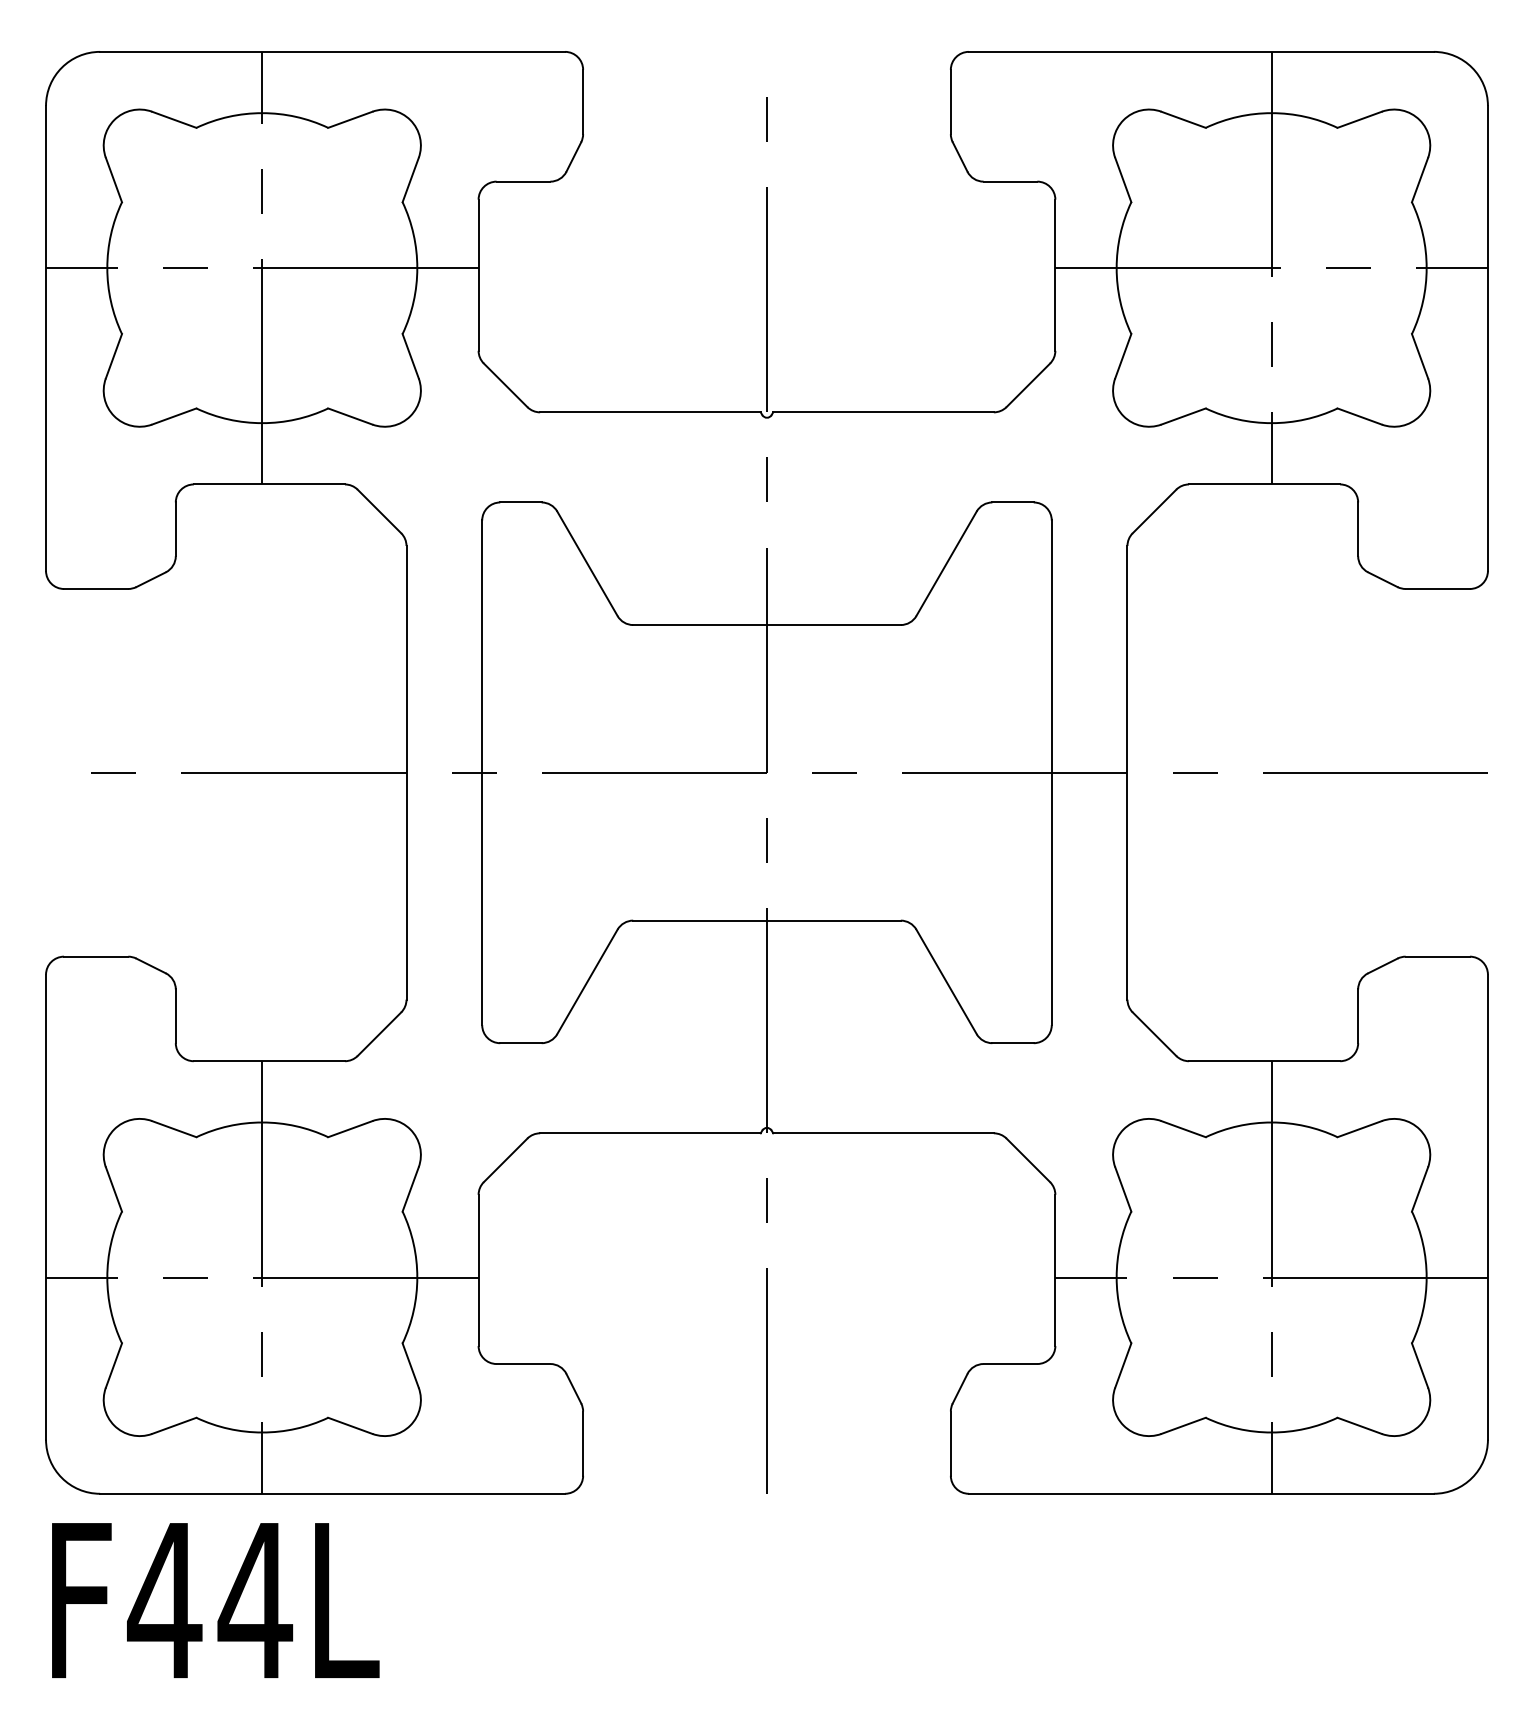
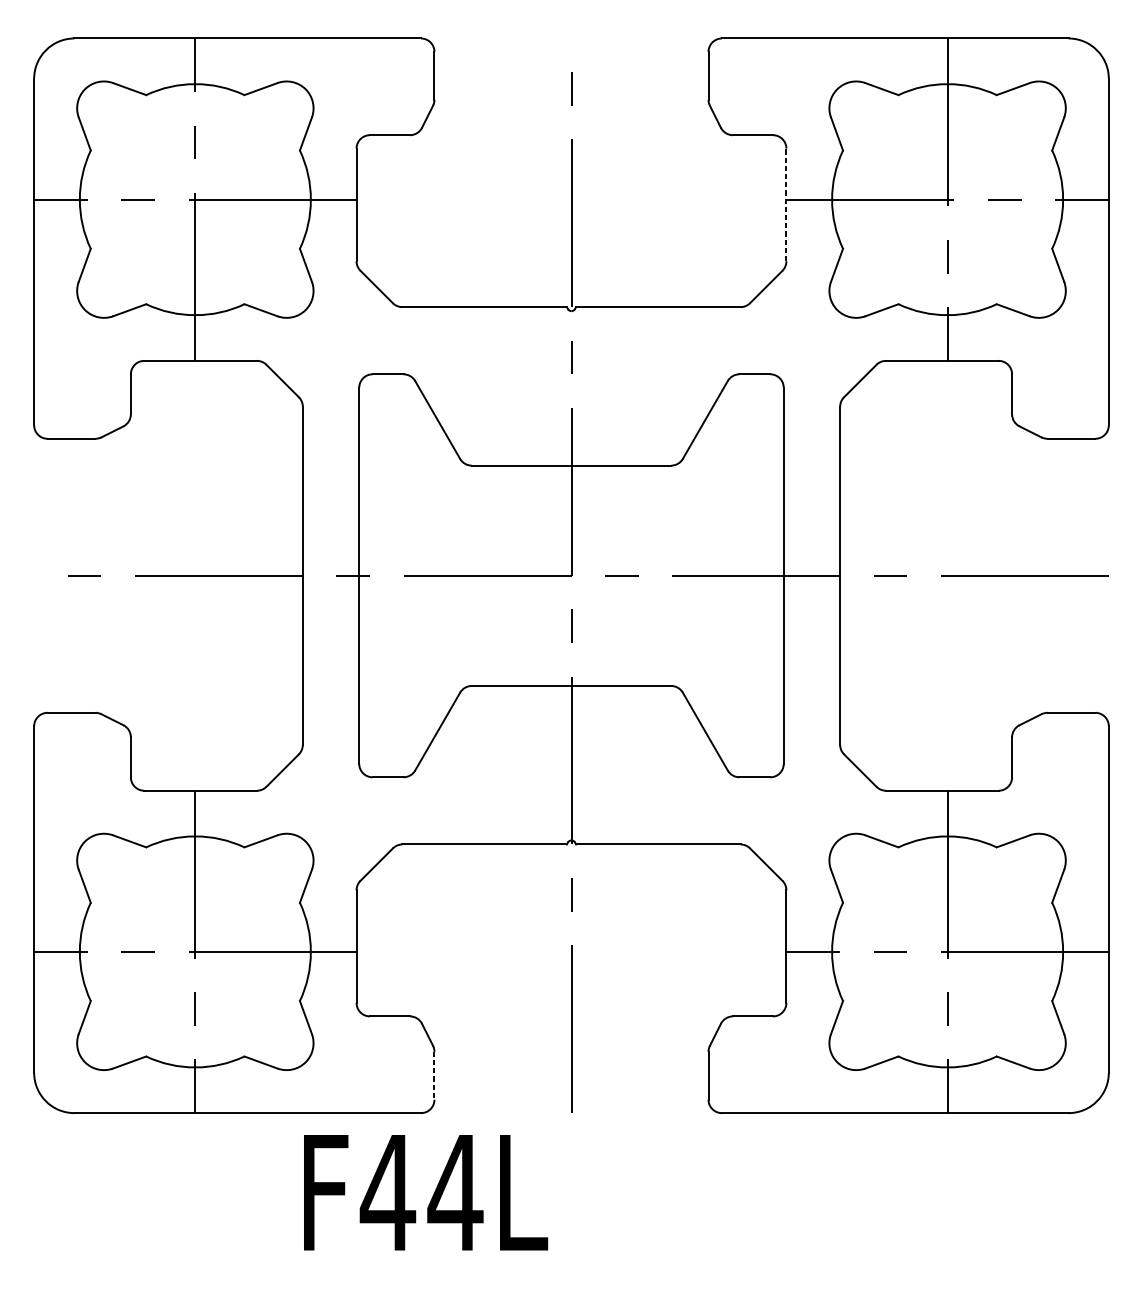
line: (1055, 275) -> (786, 205), solid -> dashed
line: (583, 1444) -> (434, 1076), solid -> dashed
text: (215, 1600) -> (425, 1192), moved

